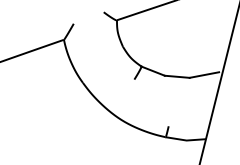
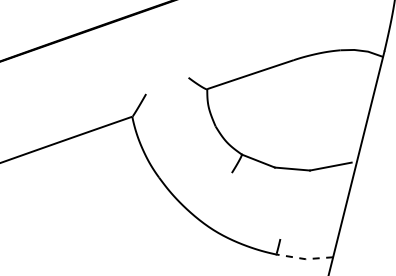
line: (185, 140) -> (304, 259), solid -> dashed

